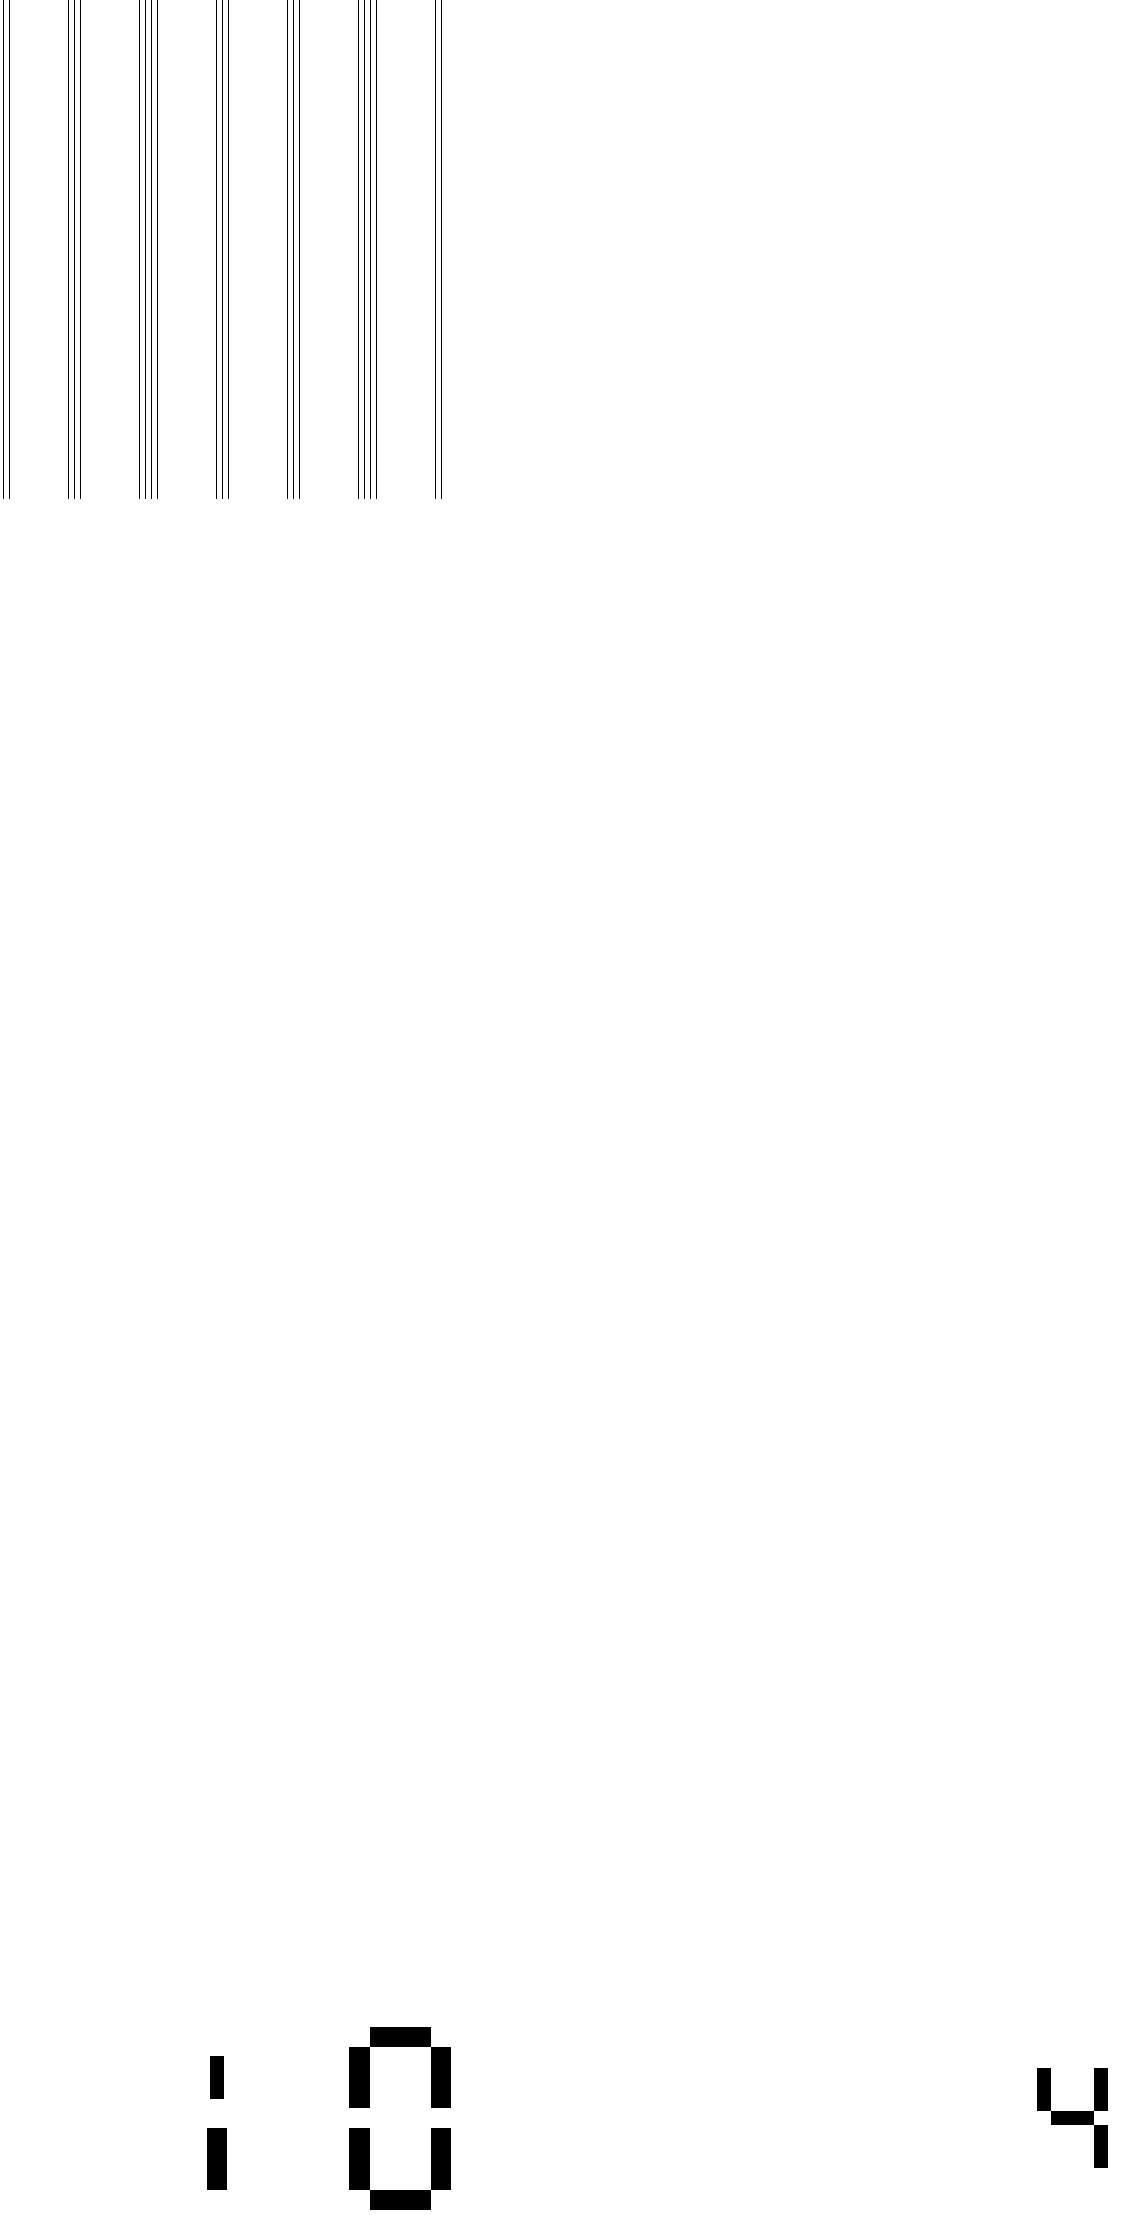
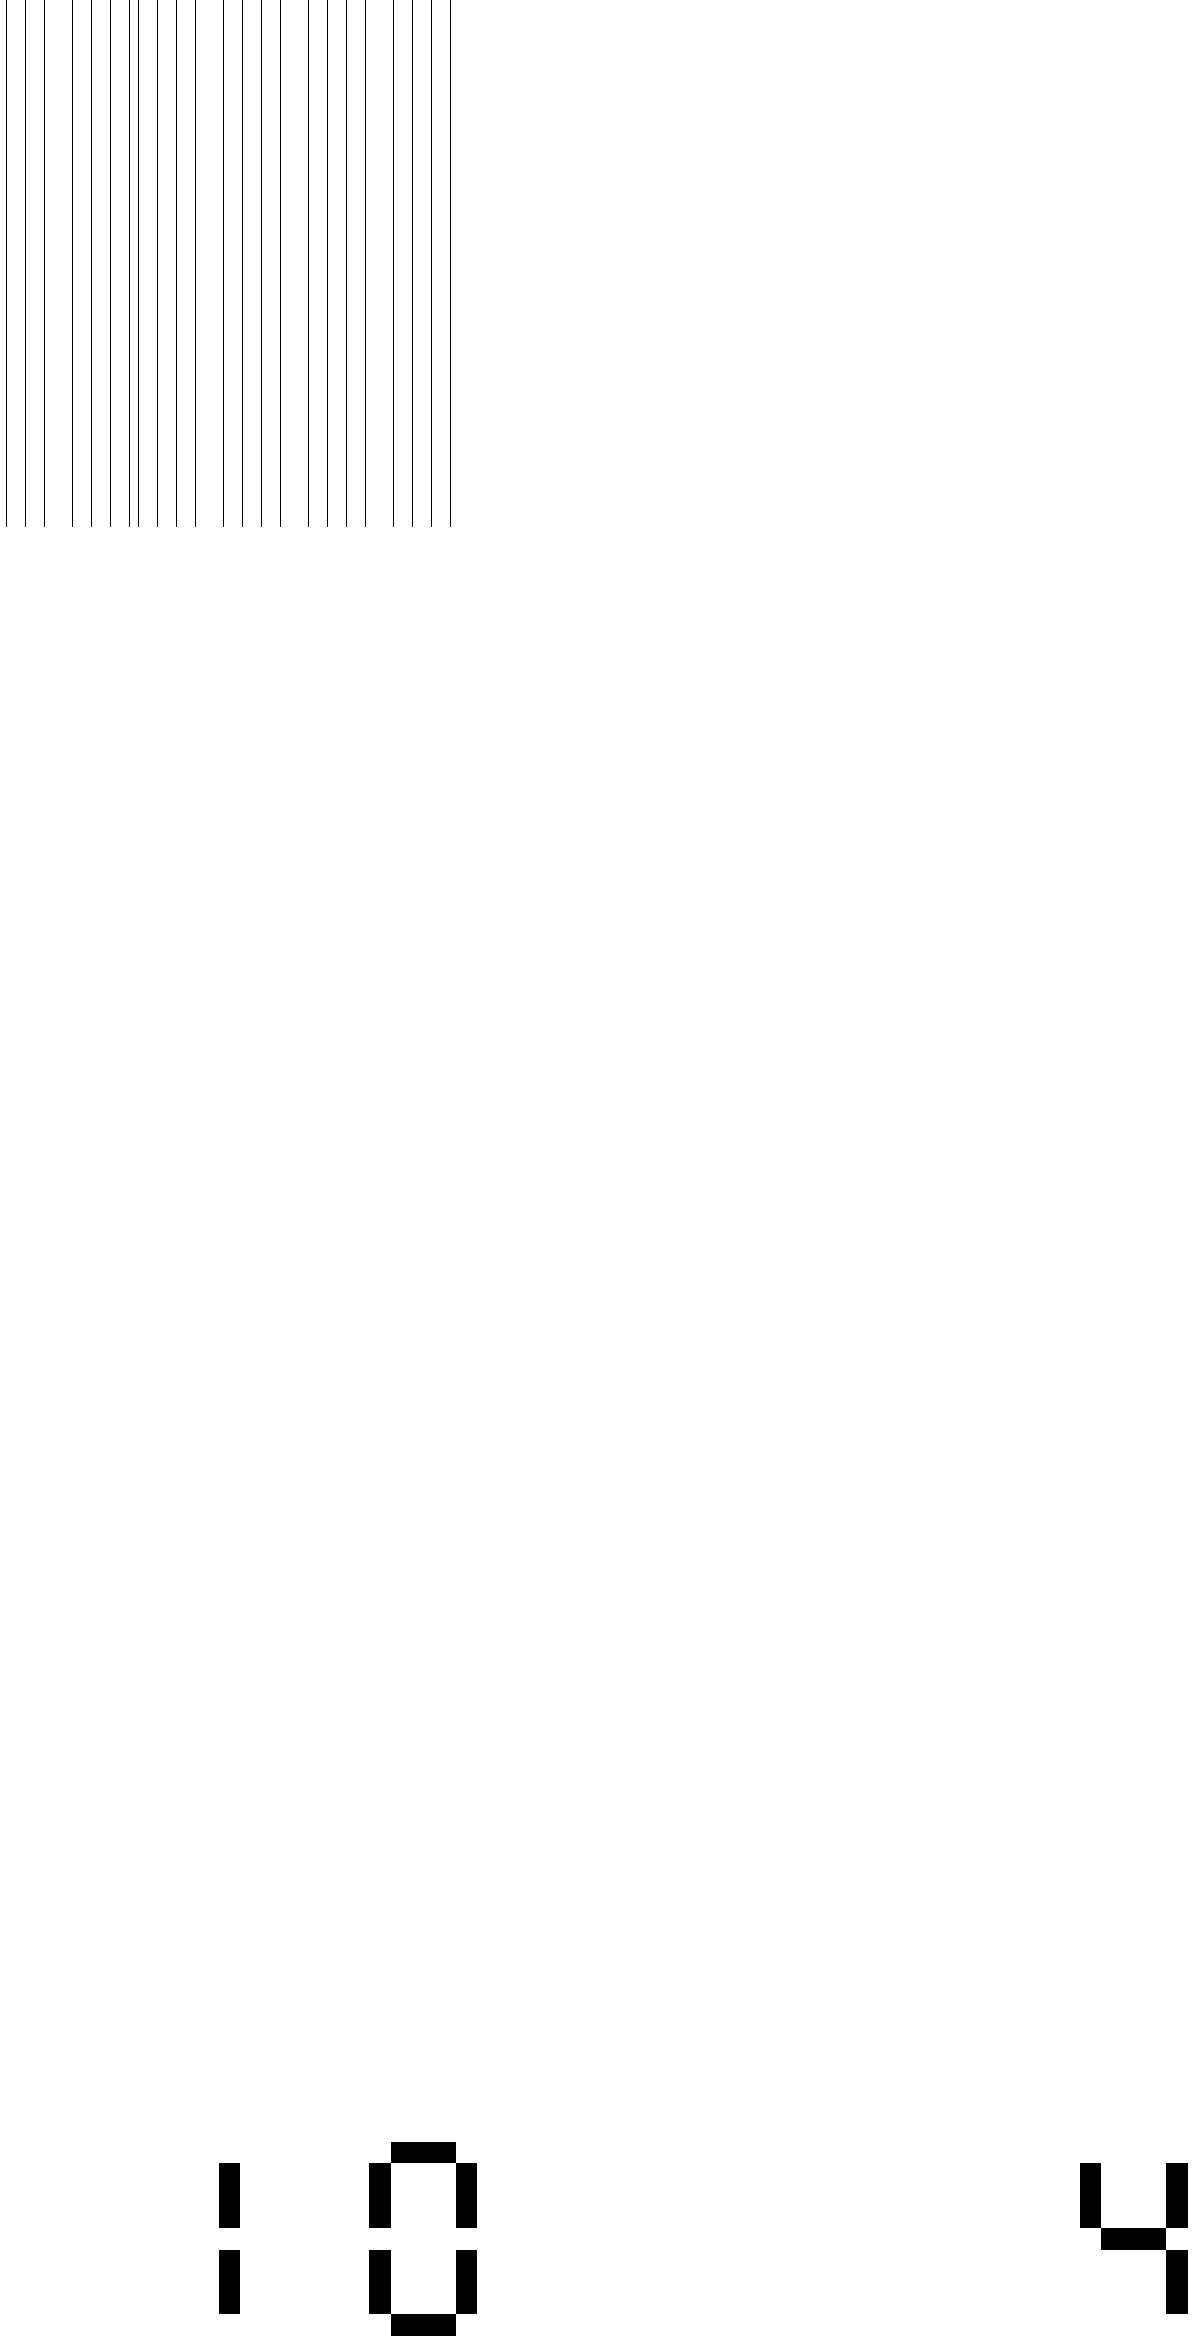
part: (216, 2077) -> (228, 2195), size x1.43
part: (1072, 2118) -> (1133, 2239), size x1.43

